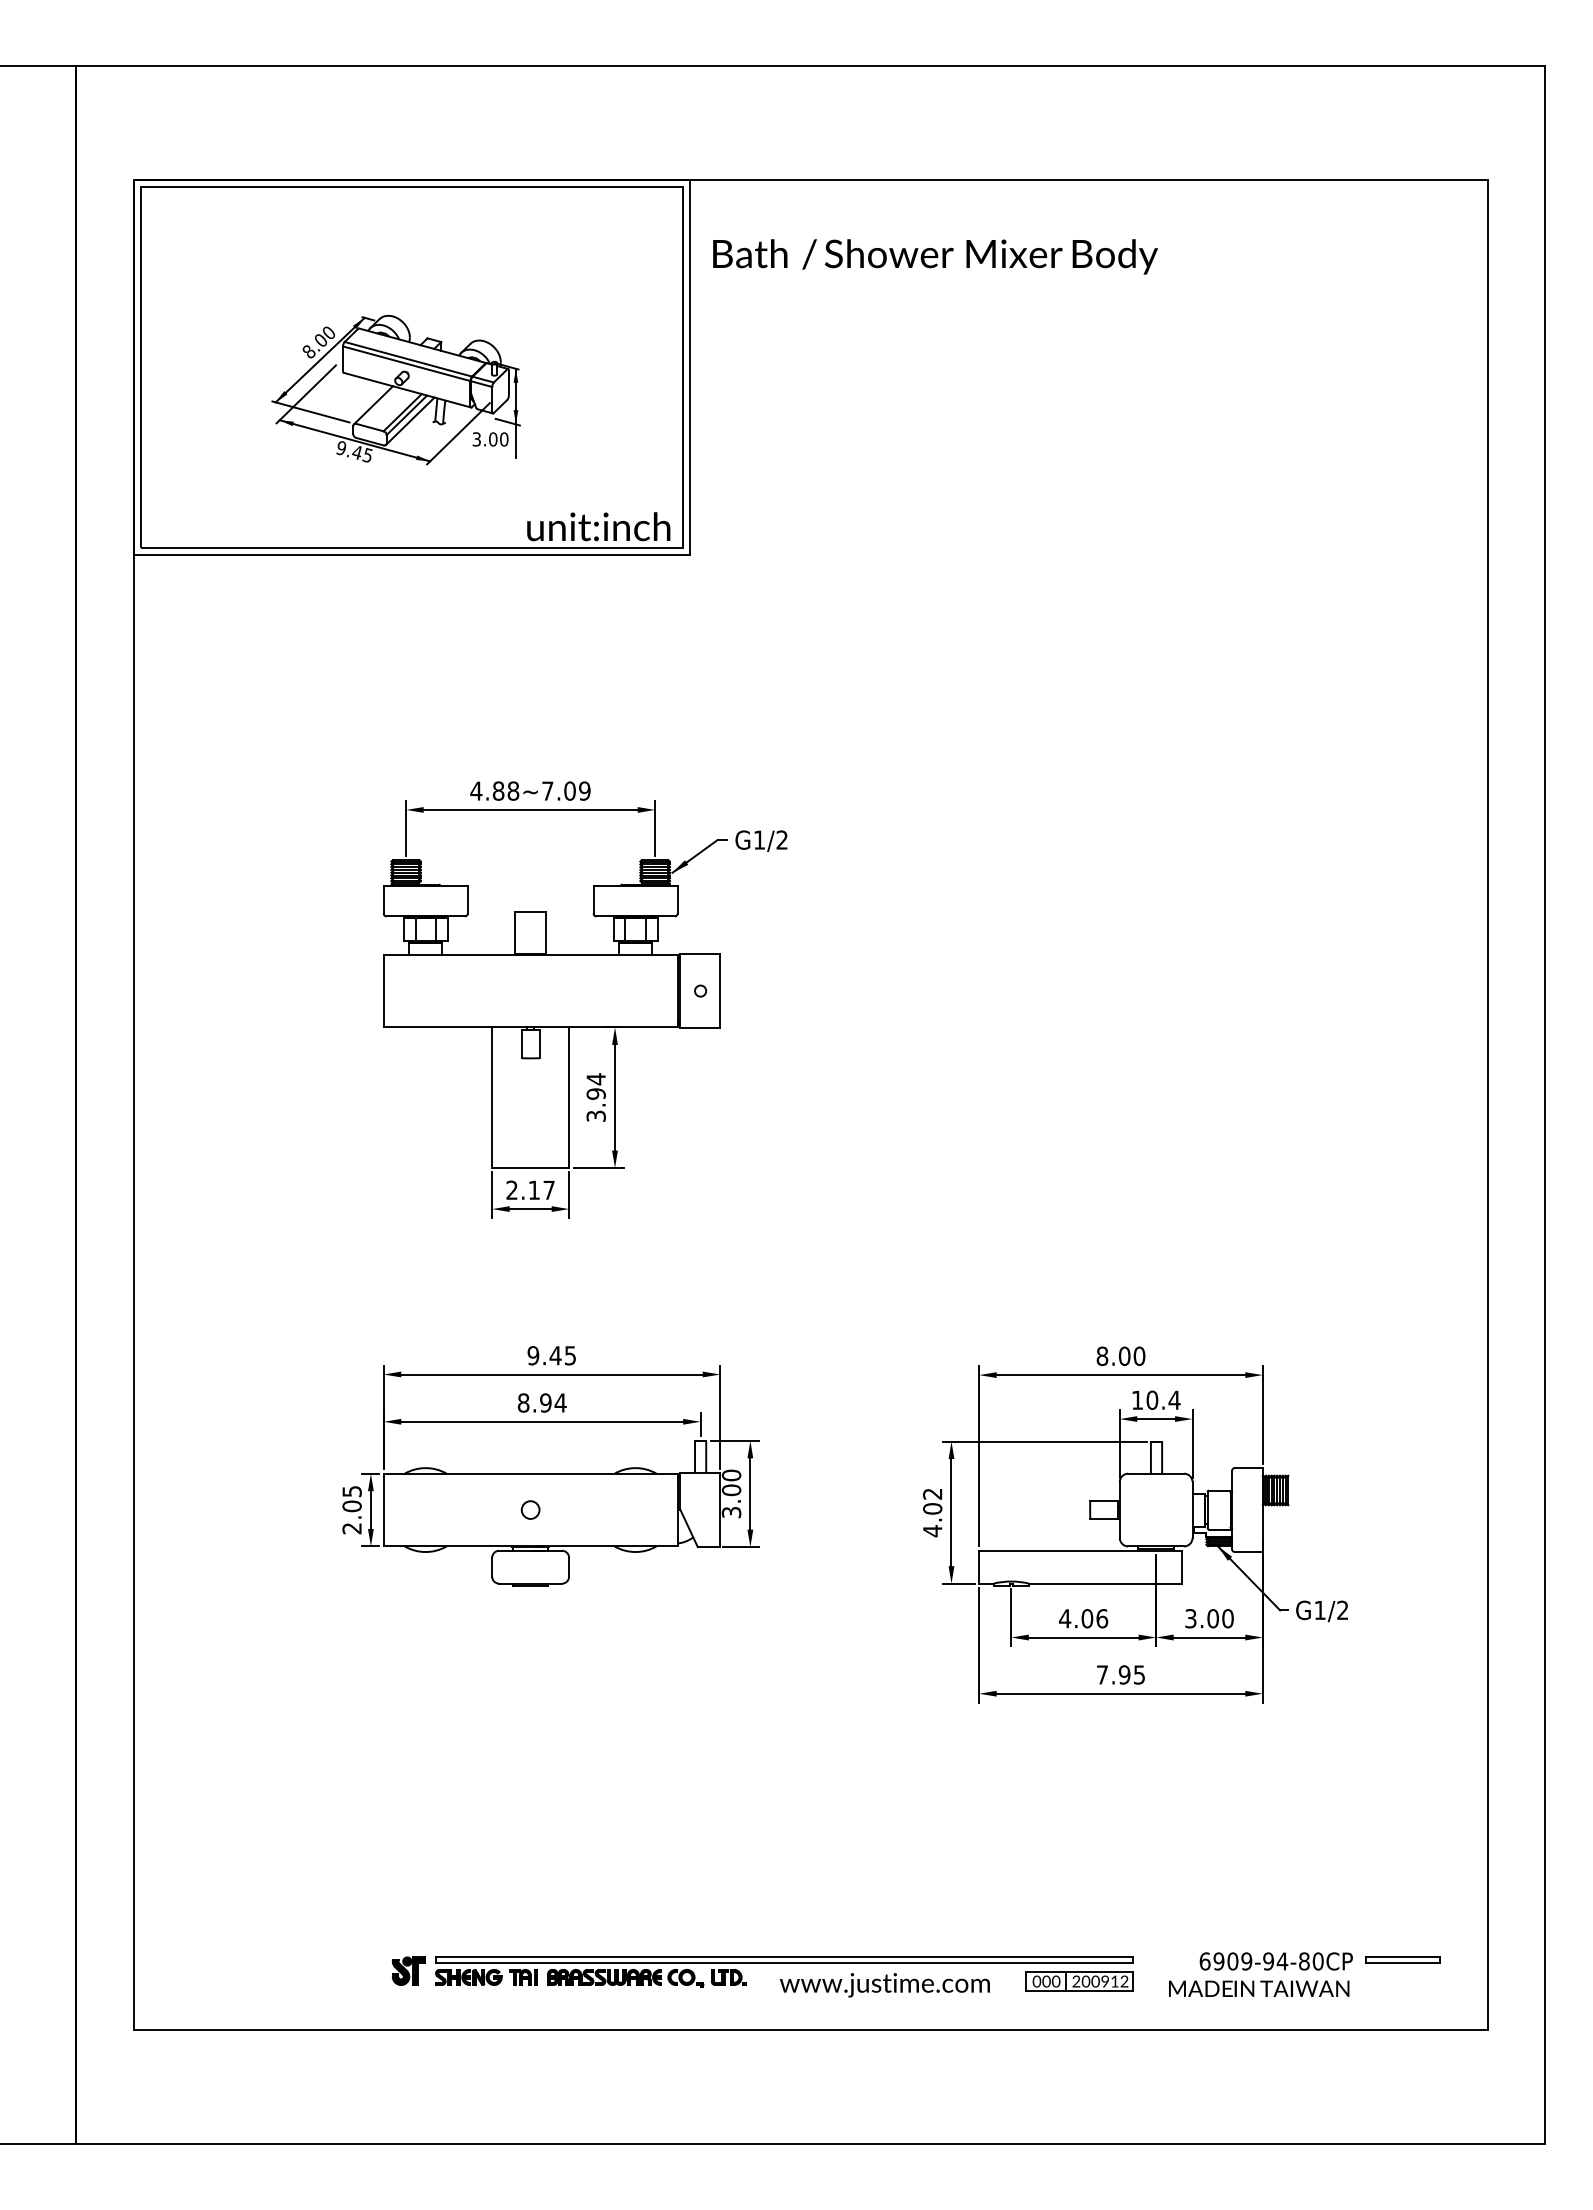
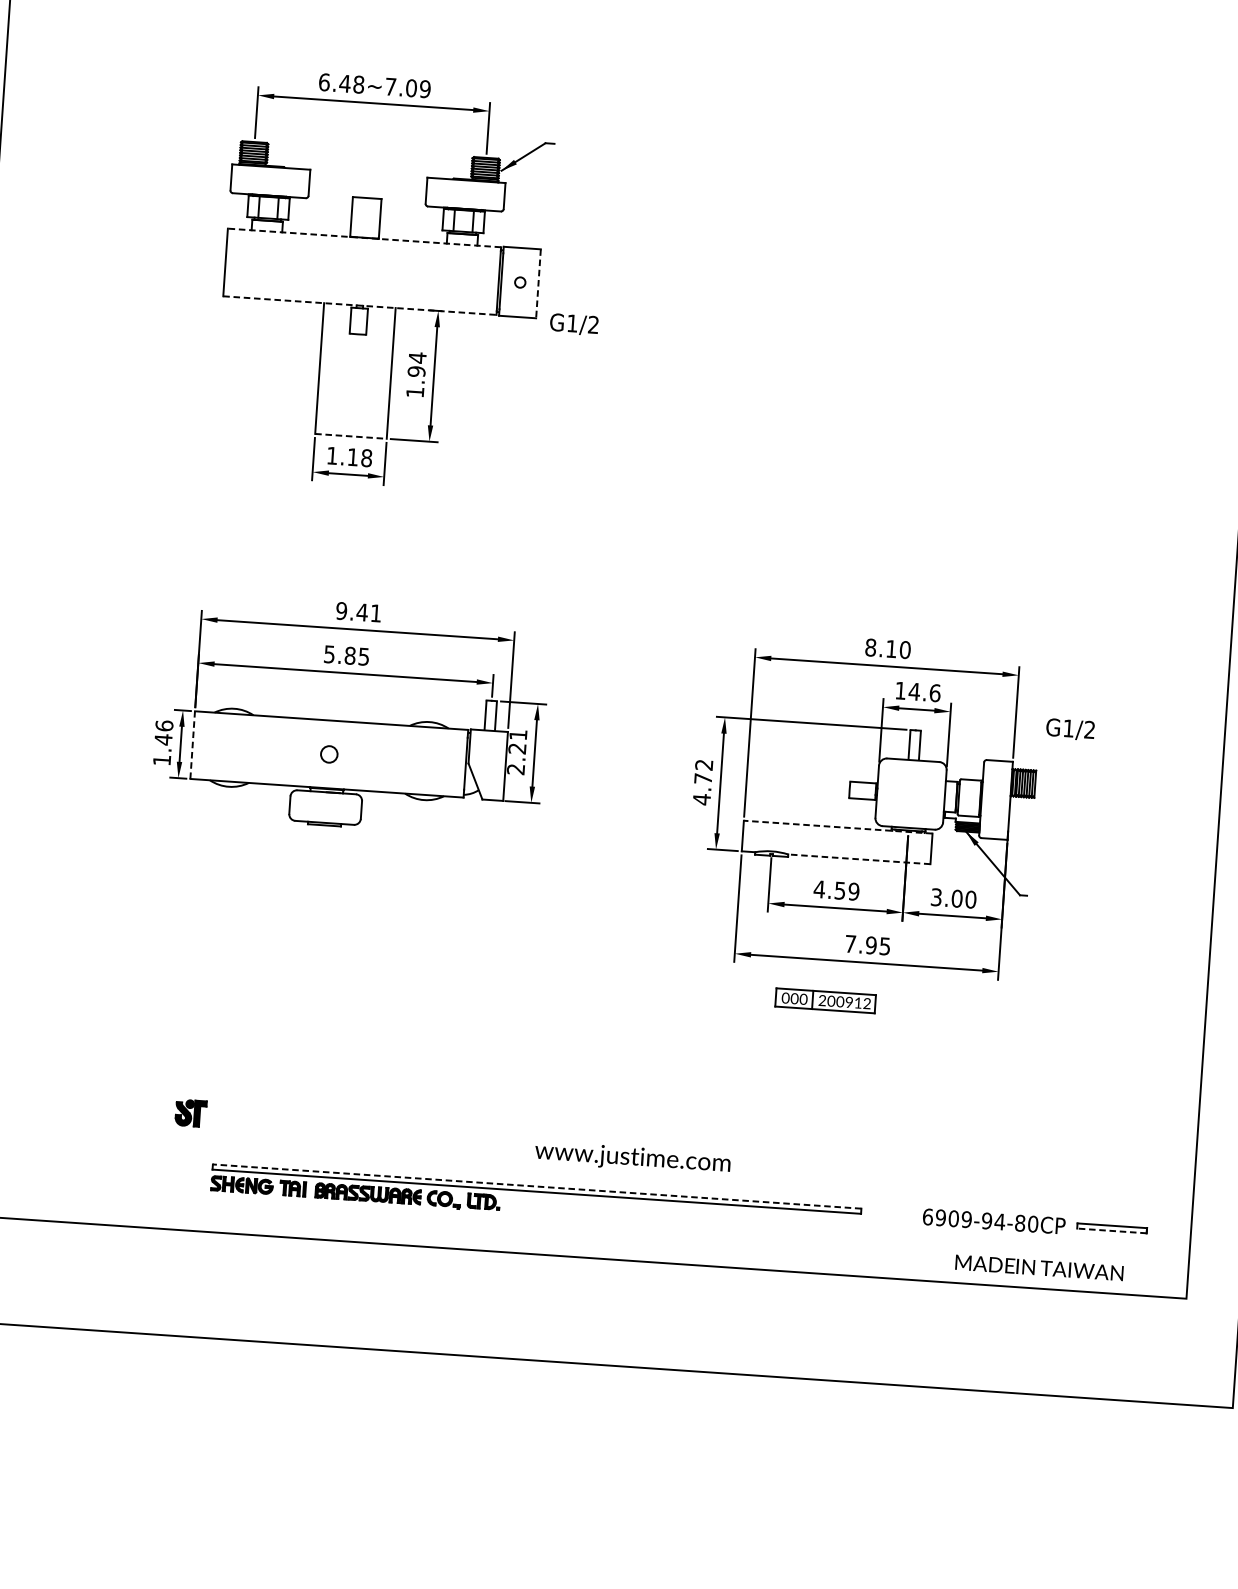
text: (487, 790) -> (334, 82), 4.88~7.09 -> 6.48~7.09
text: (761, 840) -> (574, 323), moved
line: (530, 954) -> (364, 237), solid -> dashed
line: (720, 991) -> (538, 284), solid -> dashed
line: (530, 1027) -> (359, 305), solid -> dashed
text: (595, 1115) -> (414, 391), 3.94 -> 1.94
line: (531, 1168) -> (351, 436), solid -> dashed
text: (530, 1190) -> (349, 457), 2.17 -> 1.18
text: (570, 1355) -> (376, 613), 9.45 -> 9.41
text: (1124, 1355) -> (891, 648), 8.00 -> 8.10
text: (1163, 1399) -> (924, 691), 10.4 -> 14.6
text: (542, 1402) -> (347, 655), 8.94 -> 5.85
text: (731, 1493) -> (517, 751), 3.00 -> 2.21
text: (932, 1508) -> (703, 778), 4.02 -> 4.72
text: (351, 1509) -> (162, 742), 2.05 -> 1.46
line: (383, 1509) -> (192, 744), solid -> dashed
line: (1080, 1550) -> (838, 826), solid -> dashed
line: (1105, 1583) -> (859, 859), solid -> dashed
text: (1321, 1611) -> (1069, 729), moved
text: (1094, 1618) -> (846, 891), 4.06 -> 4.59
line: (784, 1957) -> (537, 1186), solid -> dashed
line: (1402, 1962) -> (1111, 1230), solid -> dashed
part: (408, 1970) -> (190, 1112), moved
part: (1079, 1981) -> (825, 1000), moved
text: (884, 1985) -> (632, 1158), moved
text: (1259, 1988) -> (1039, 1267), moved

